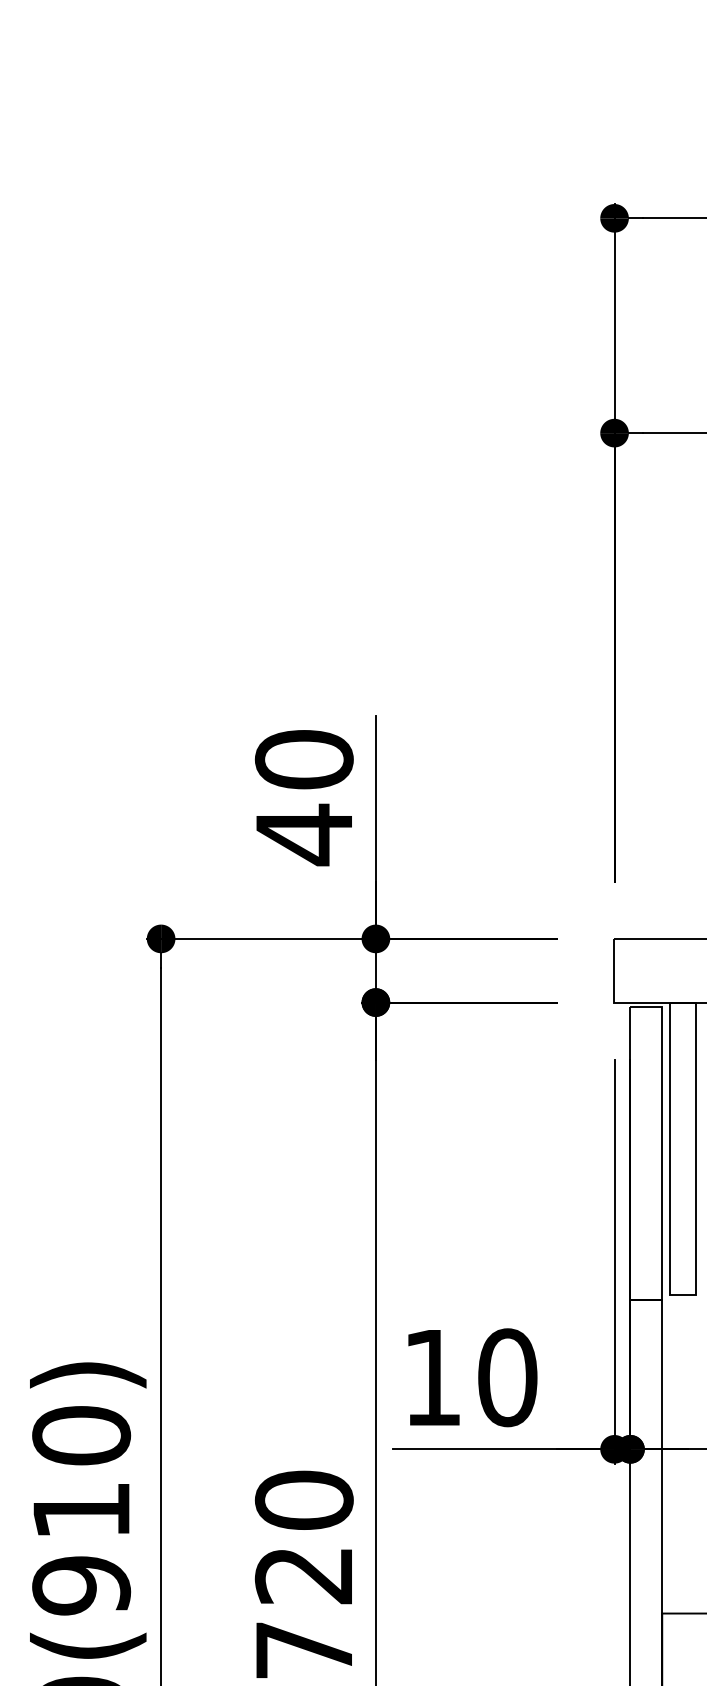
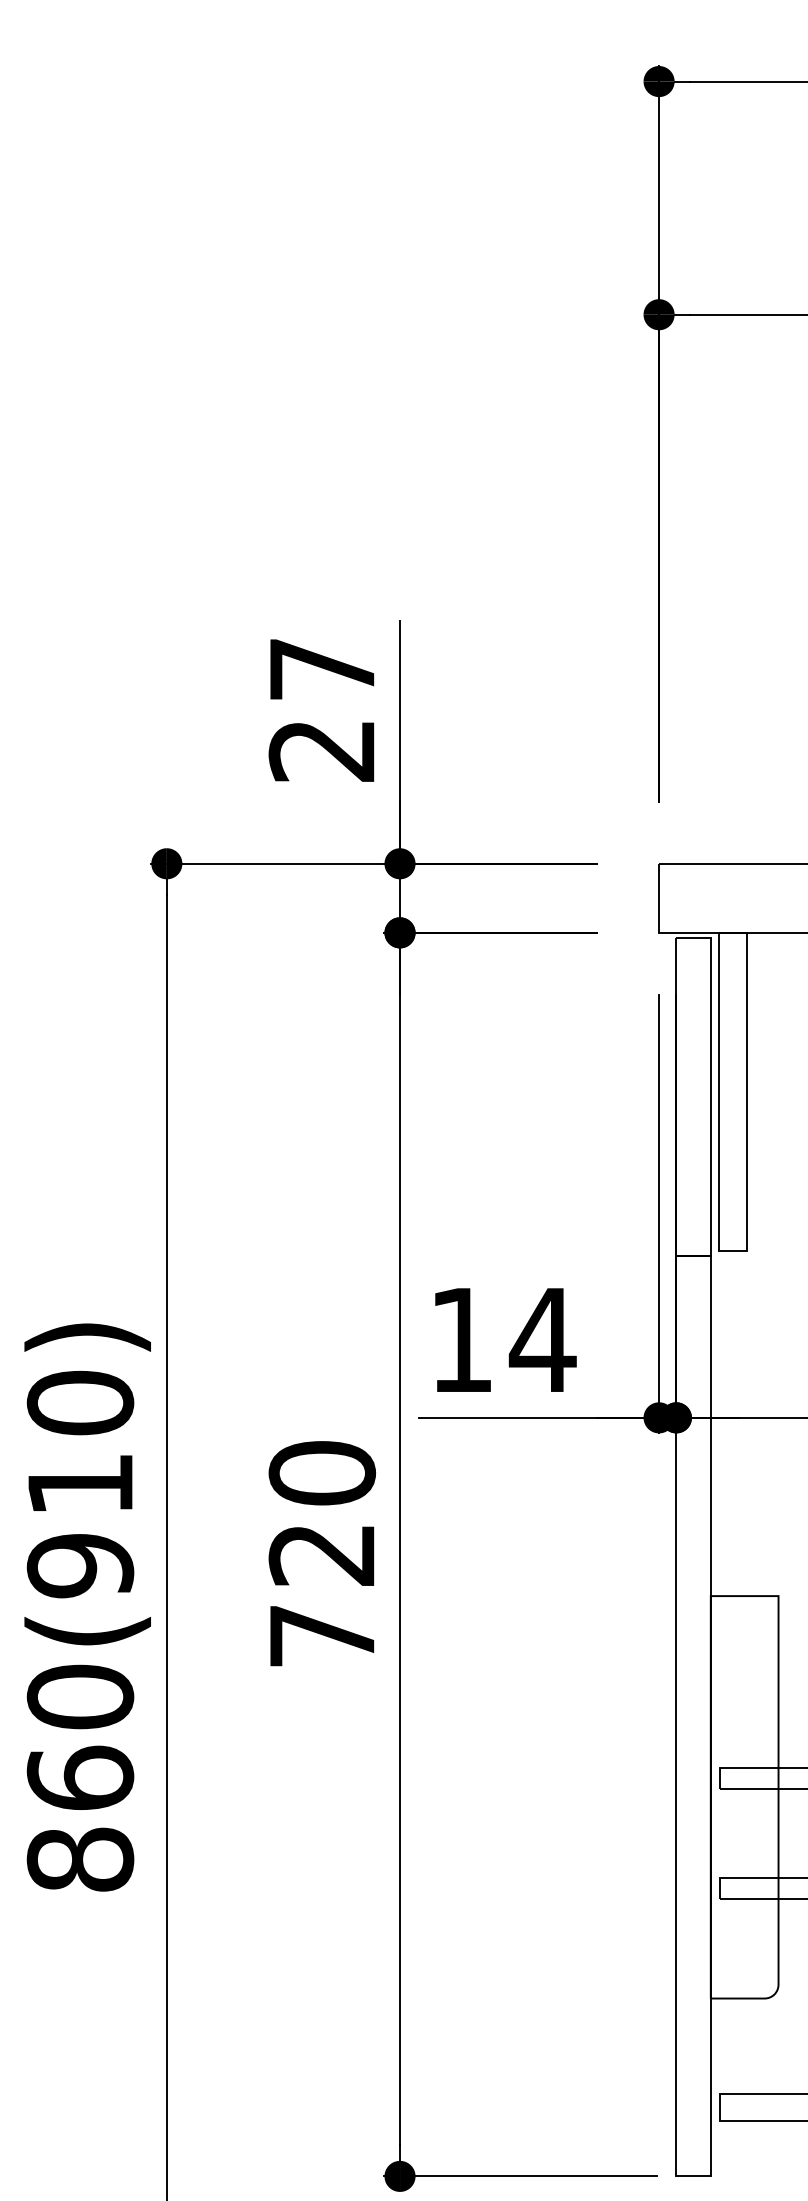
text: (304, 797) -> (322, 710), 40 -> 27
text: (507, 1377) -> (542, 1339), 10 -> 14

